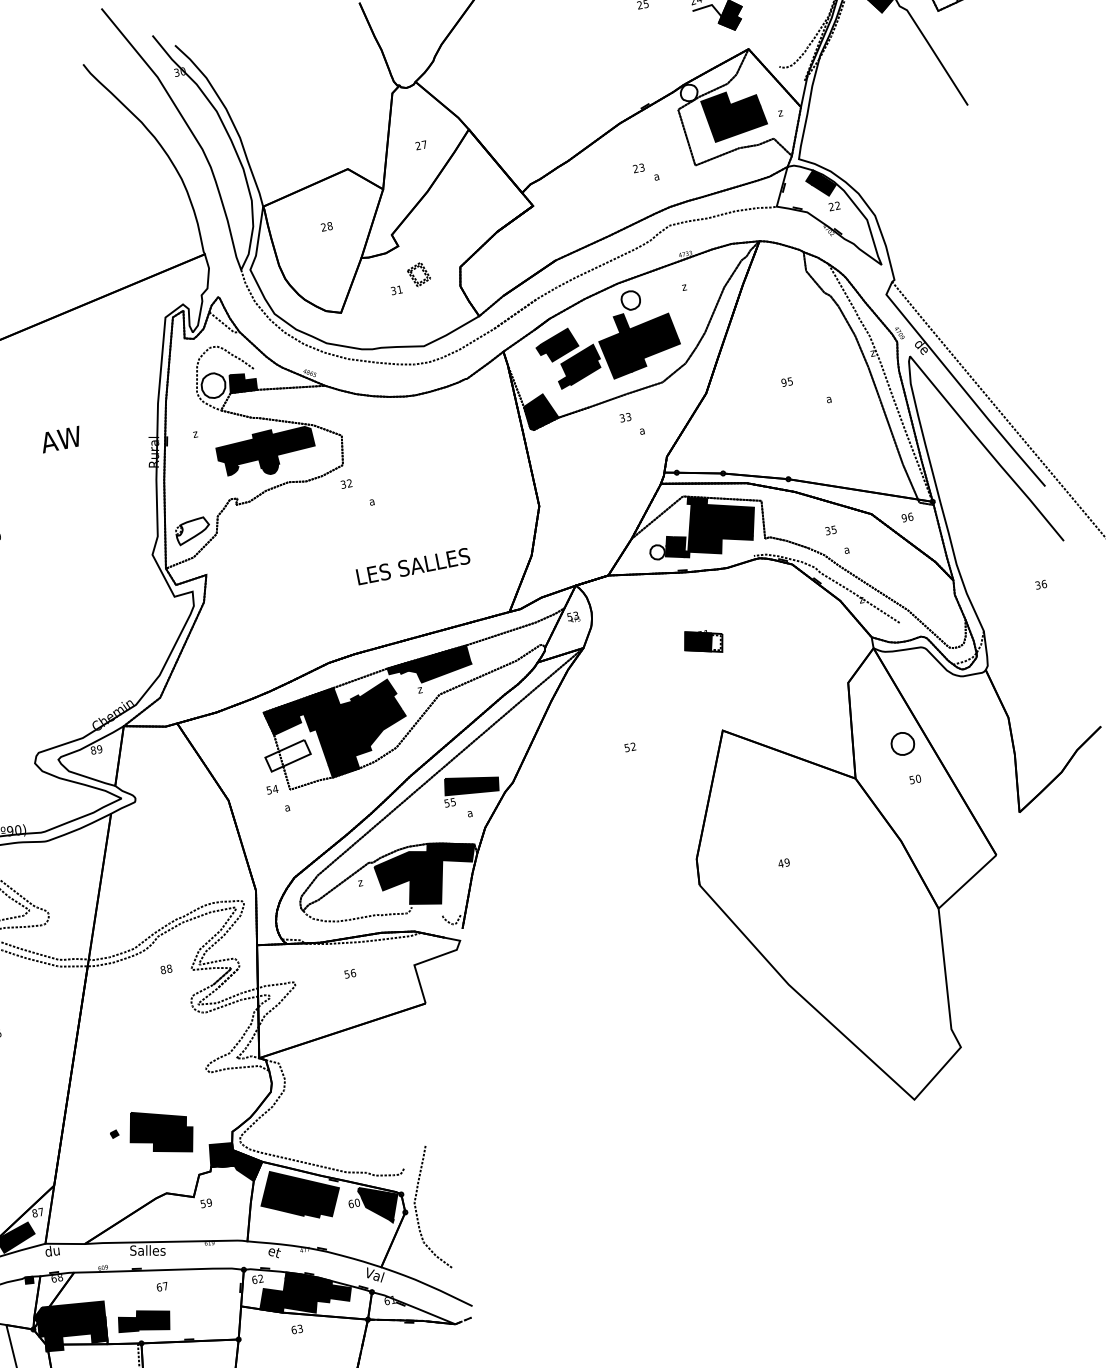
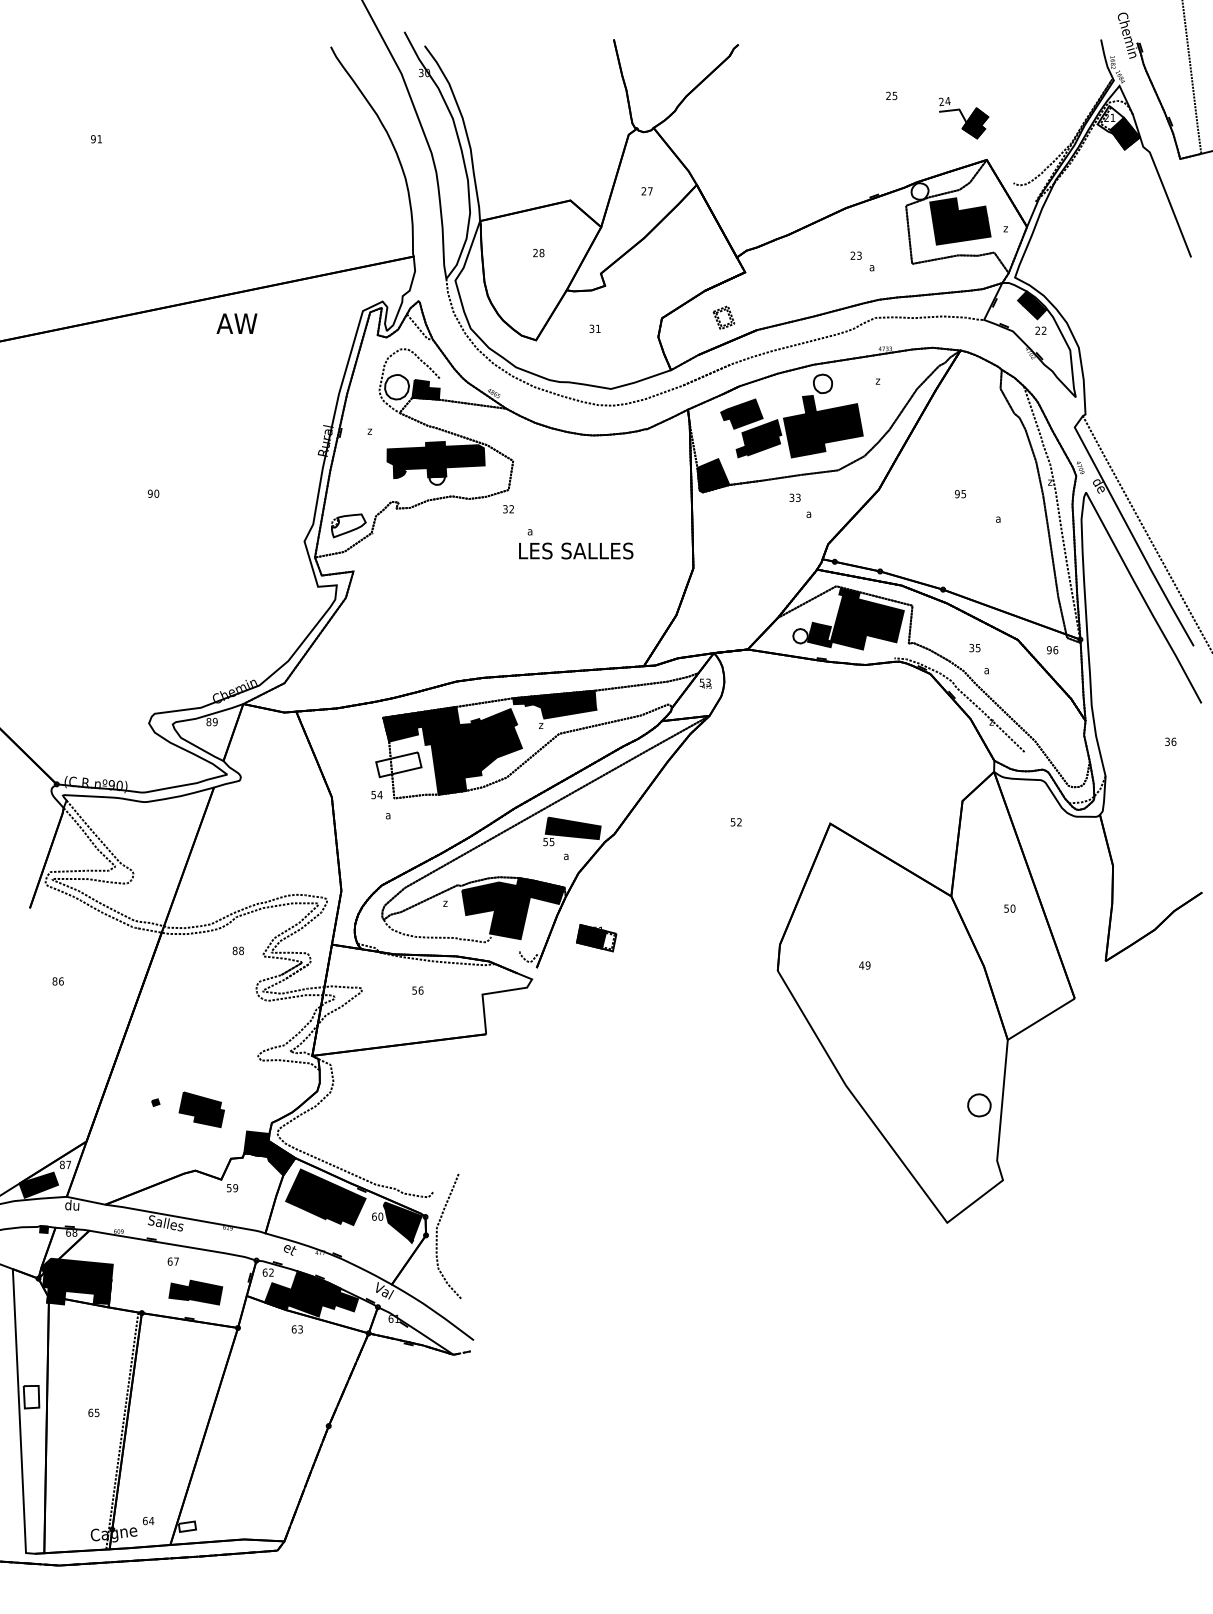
part: (418, 274) -> (723, 317), moved
text: (60, 439) -> (236, 323), moved
fill: (271, 469) -> (437, 480), removed
text: (413, 565) -> (576, 550), moved
part: (703, 642) -> (596, 938), moved
part: (902, 743) -> (979, 1105), moved
part: (160, 1132) -> (201, 1109), size x0.7
part: (144, 1321) -> (195, 1292), moved

